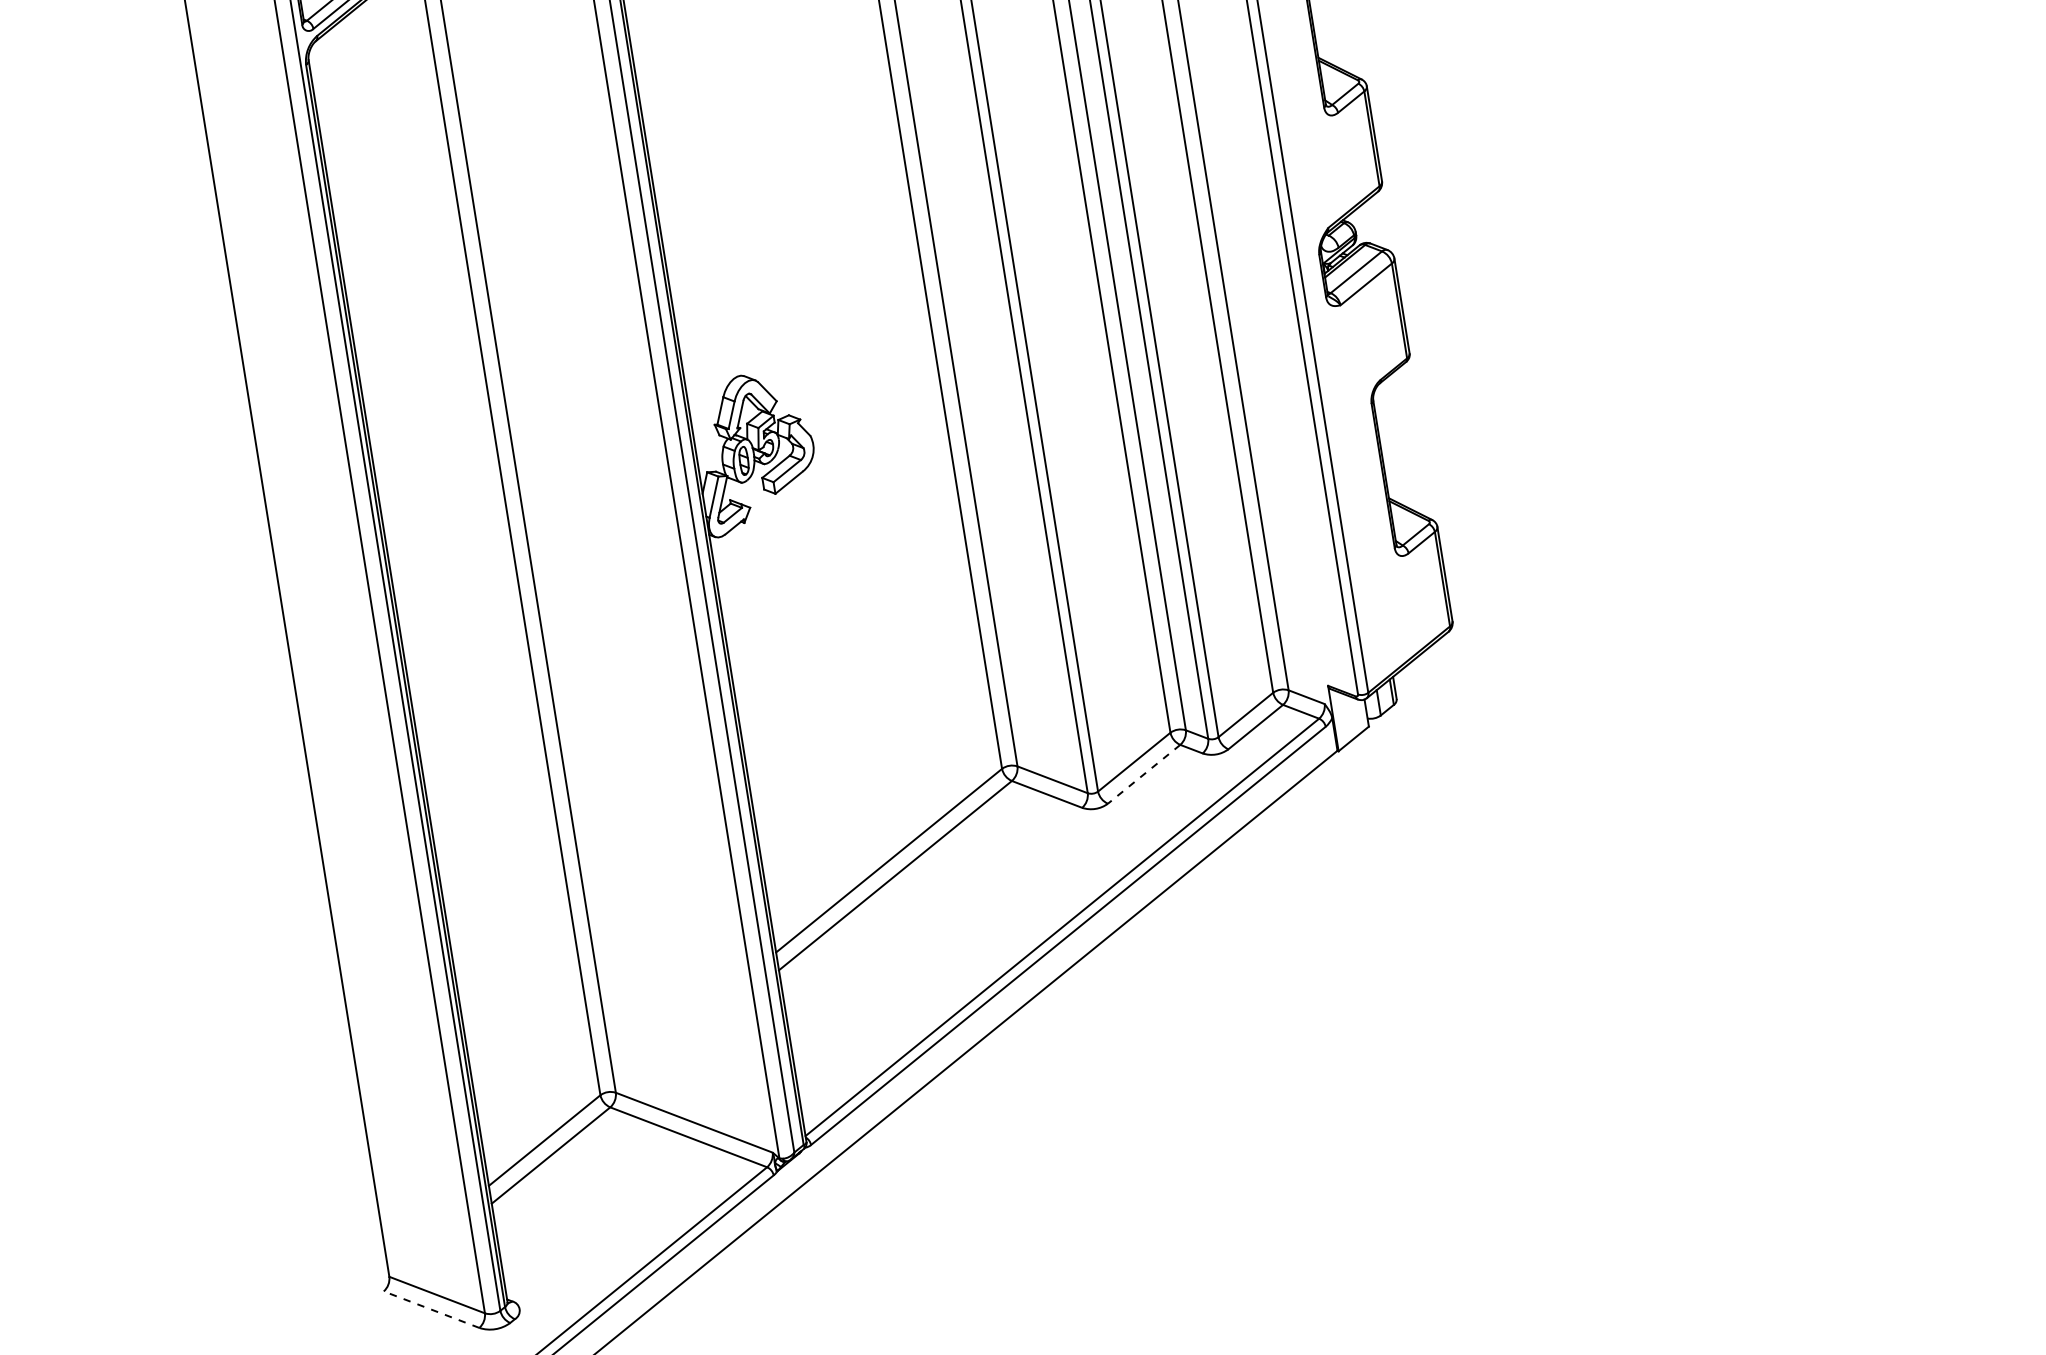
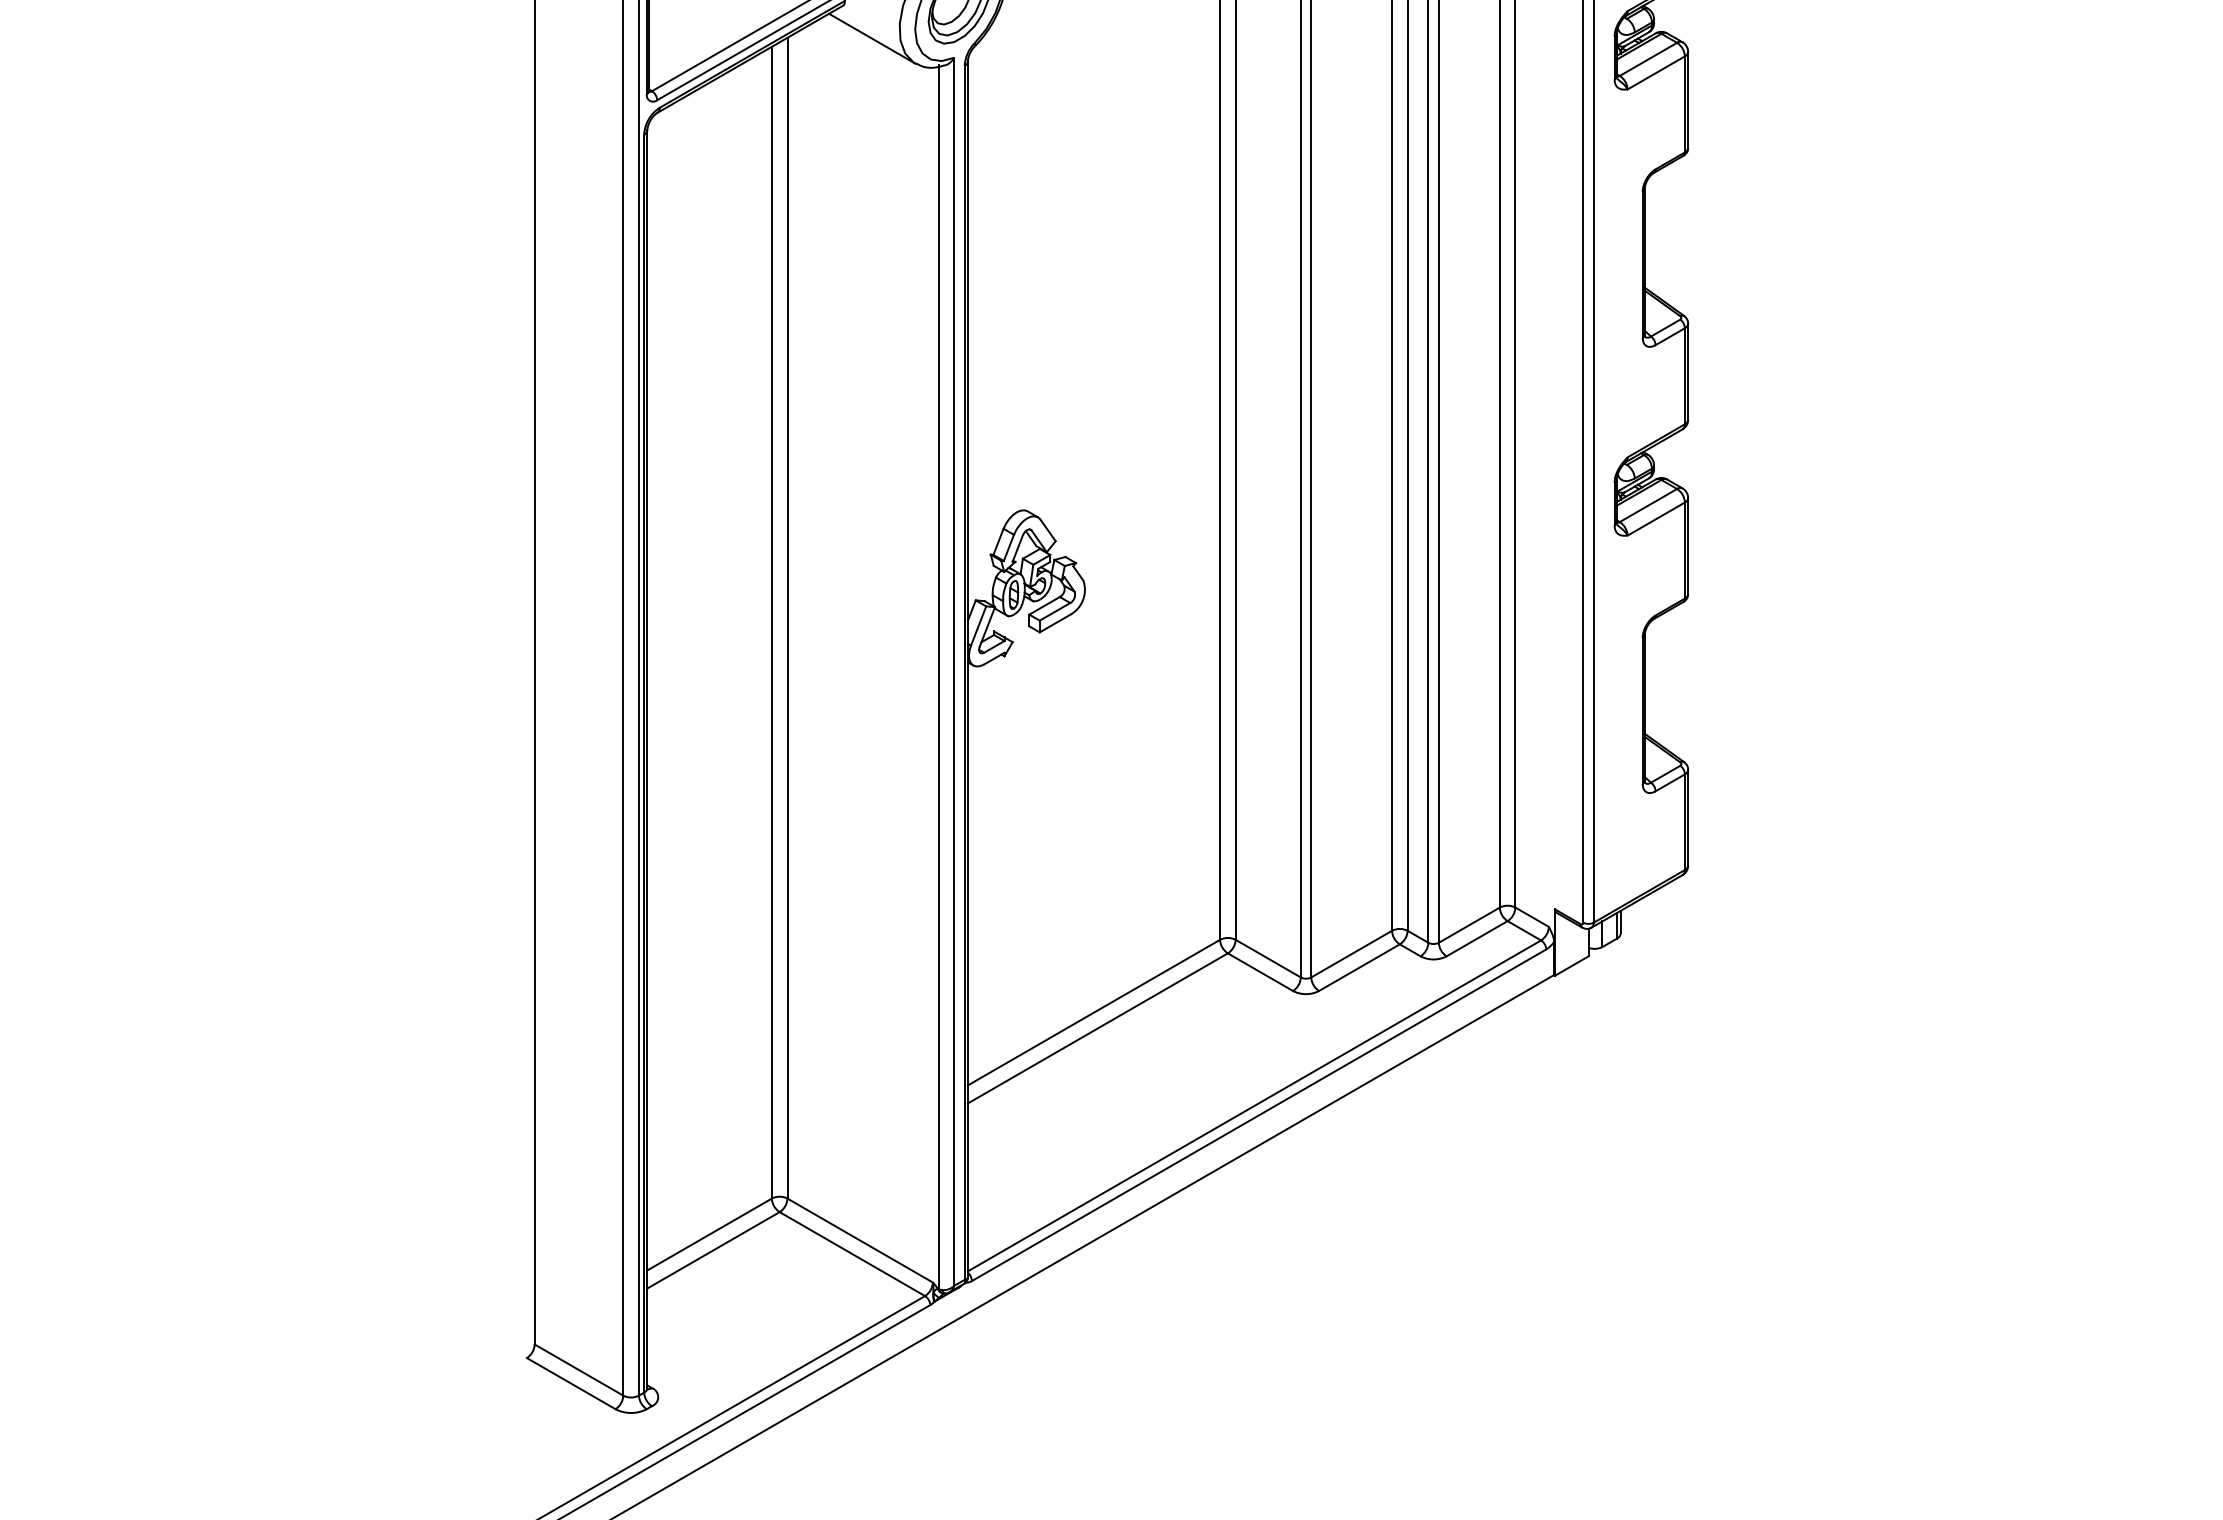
line: (1144, 774) -> (1359, 967), dashed -> solid
line: (430, 1309) -> (570, 1383), dashed -> solid

